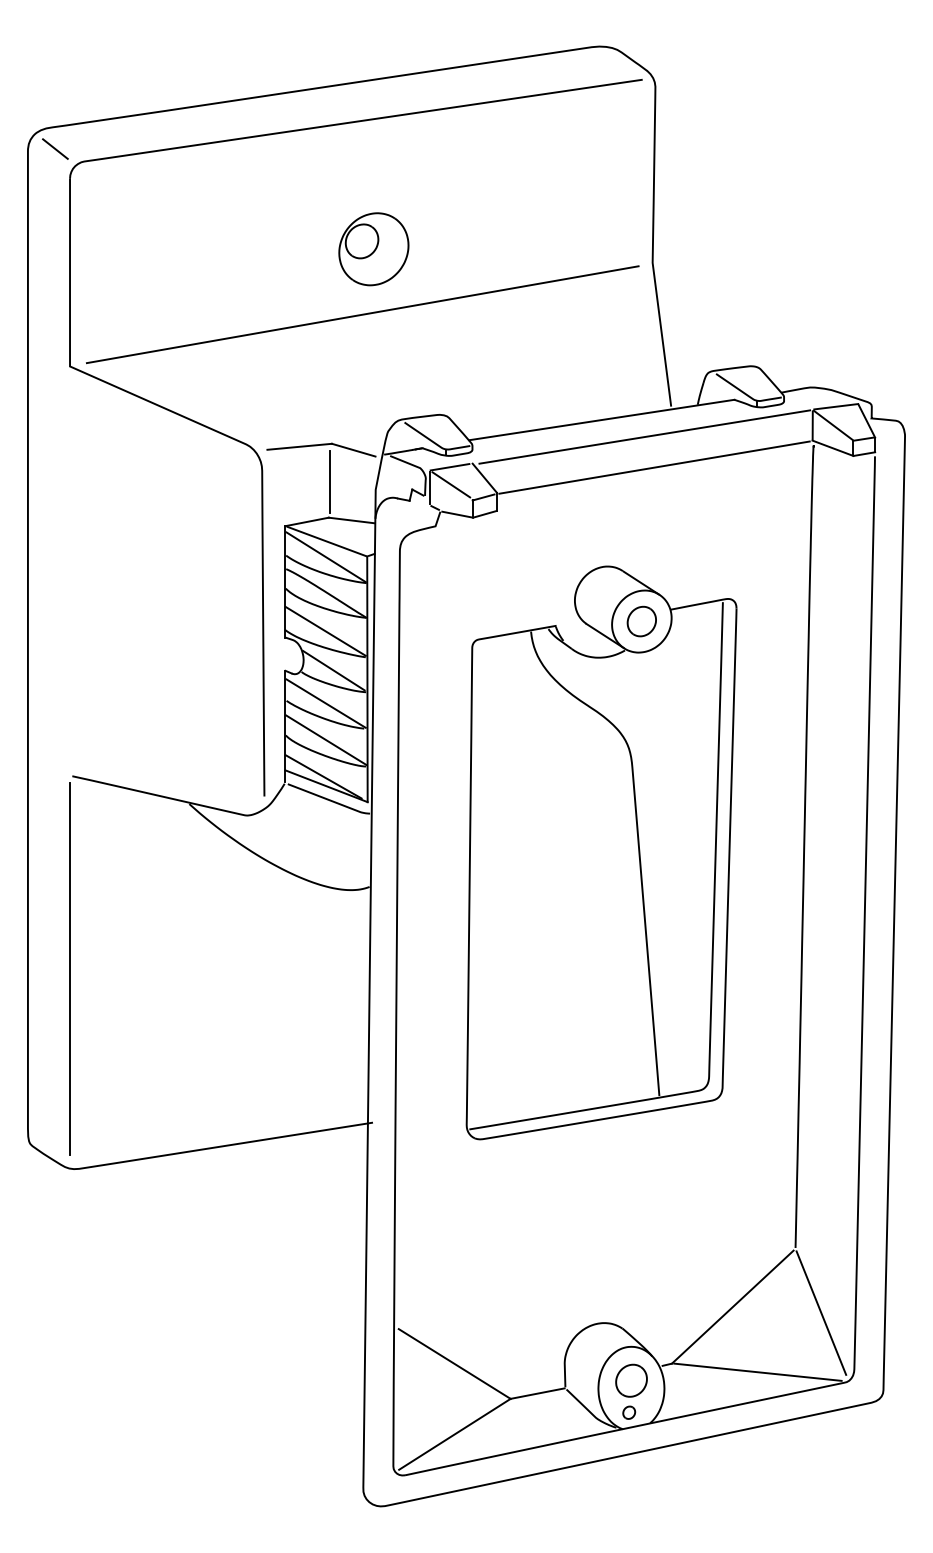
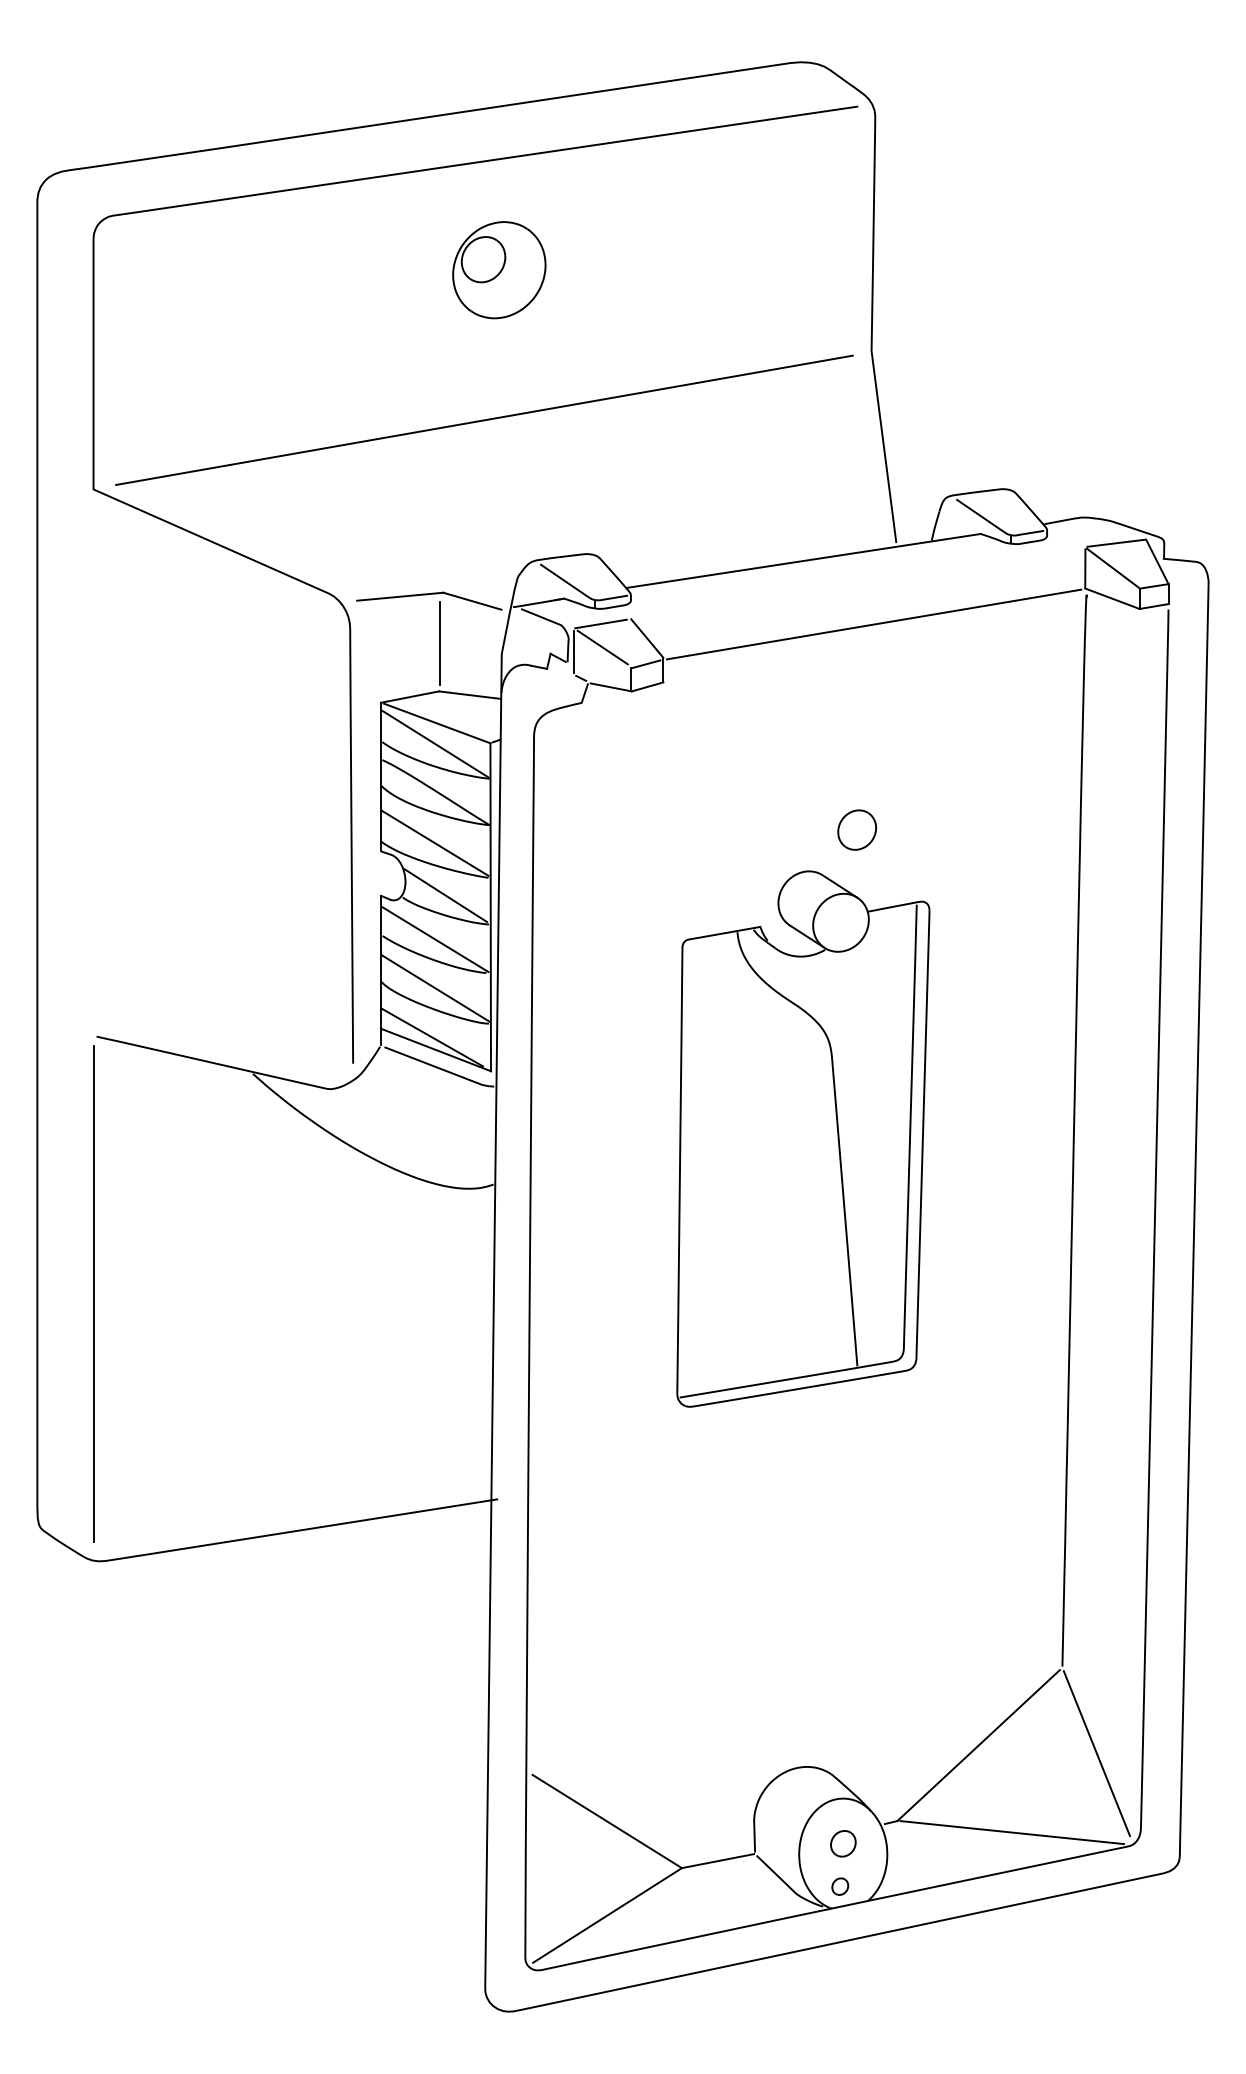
line: (55, 148) -> (74, 198), removed
part: (373, 249) -> (498, 270), moved
line: (644, 436) -> (860, 582), removed
part: (601, 852) -> (803, 1138), size x0.7
part: (631, 1380) -> (843, 1843), size x0.6

